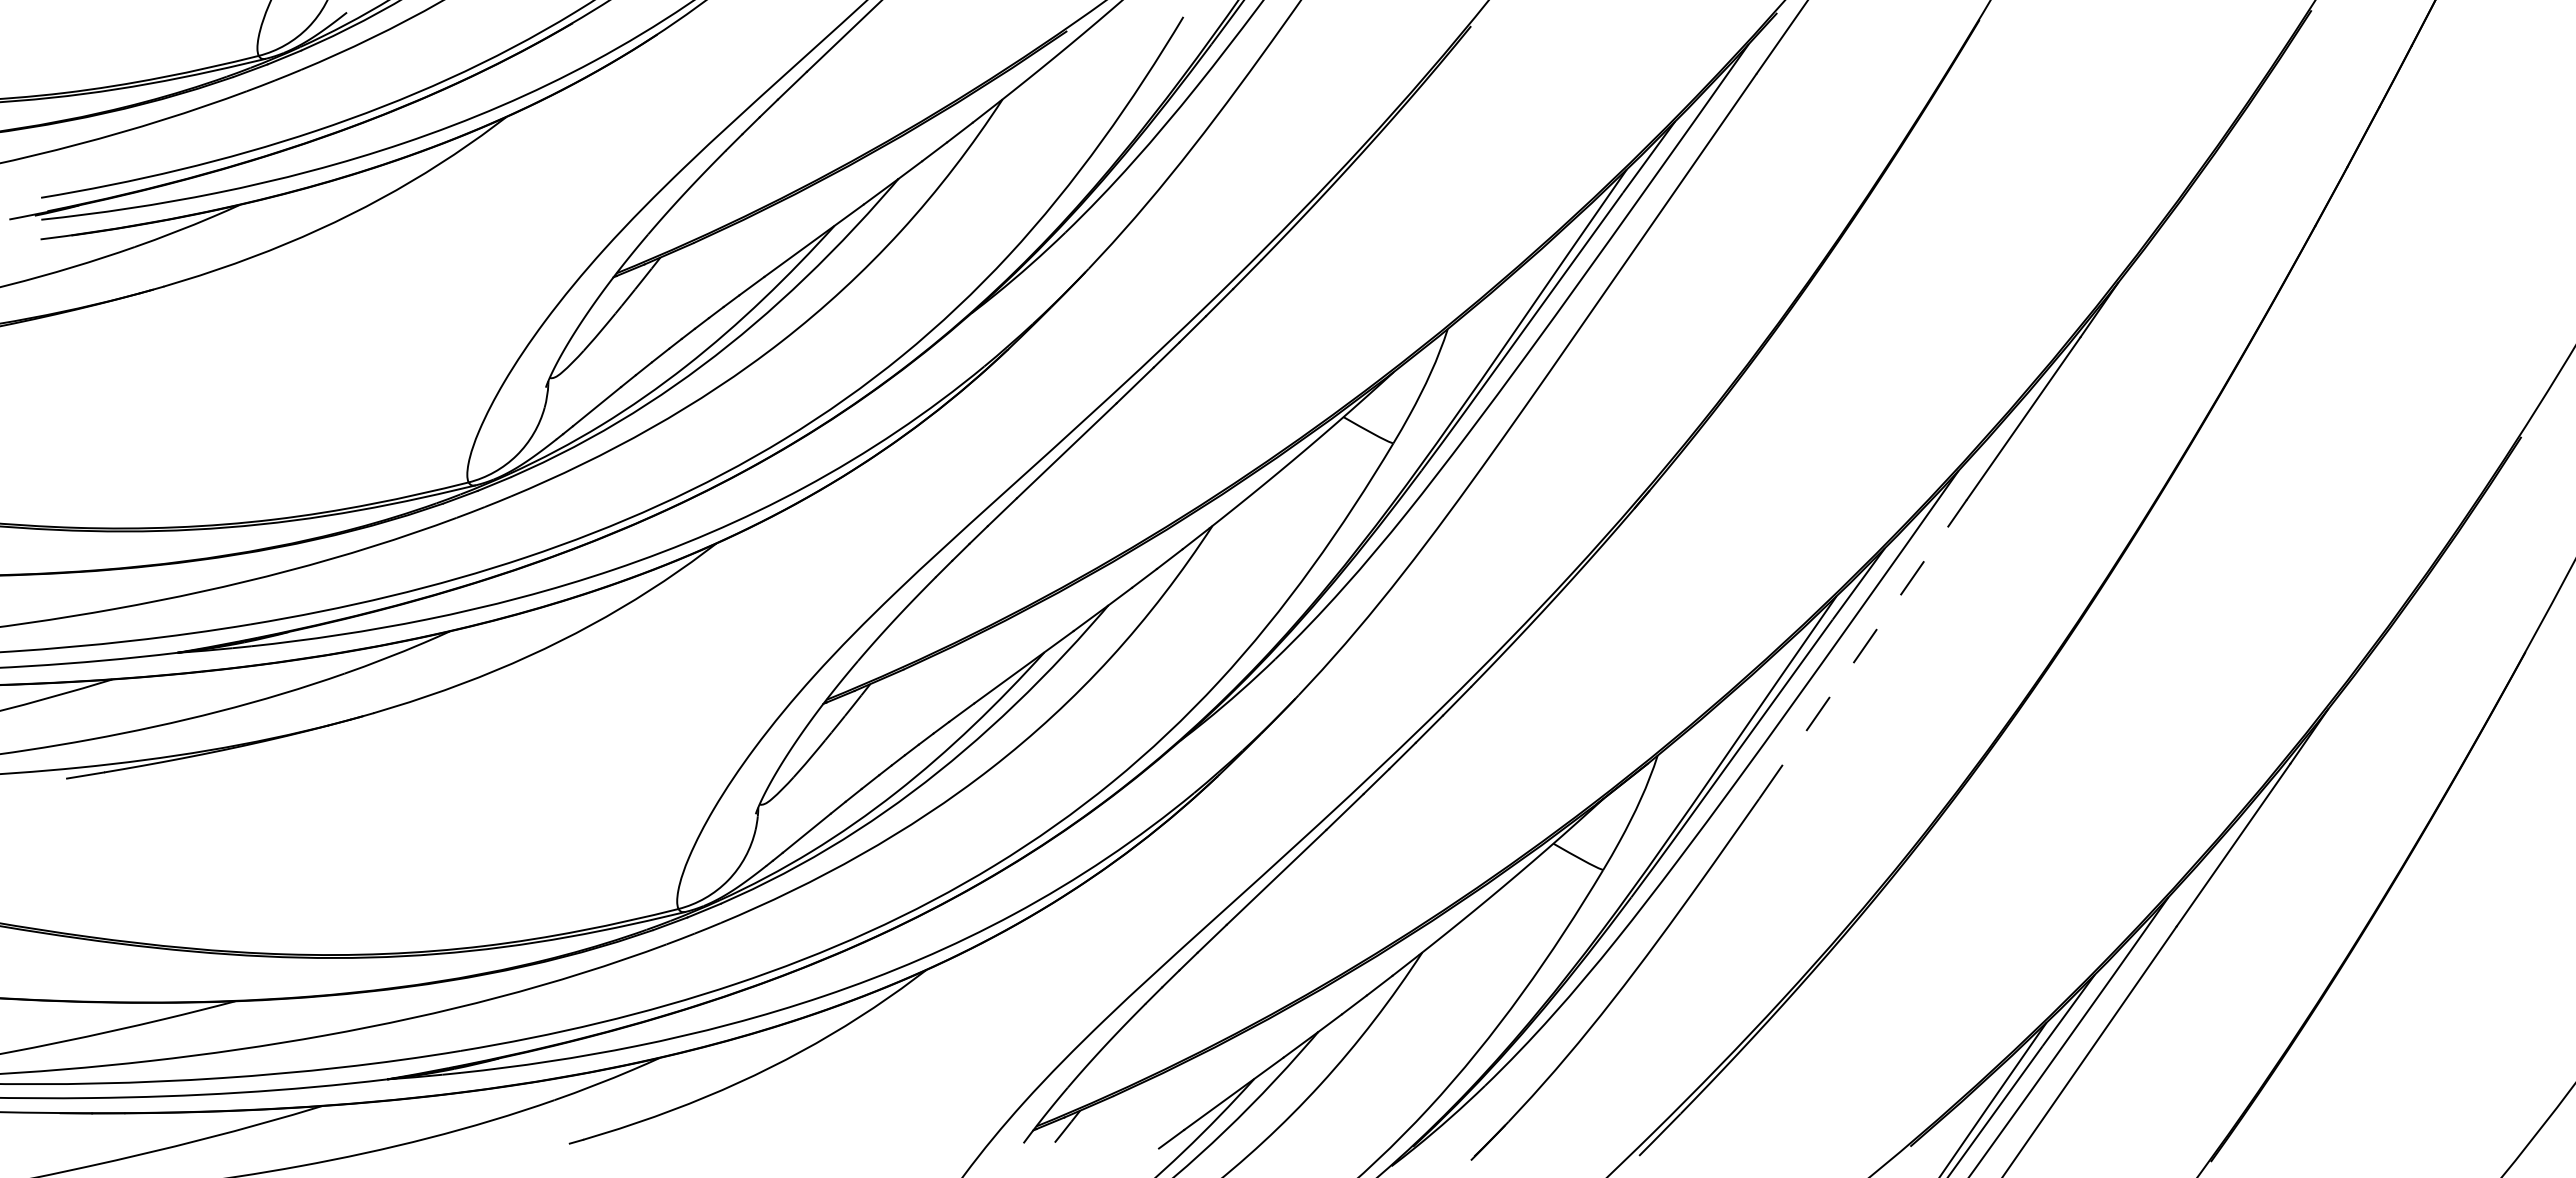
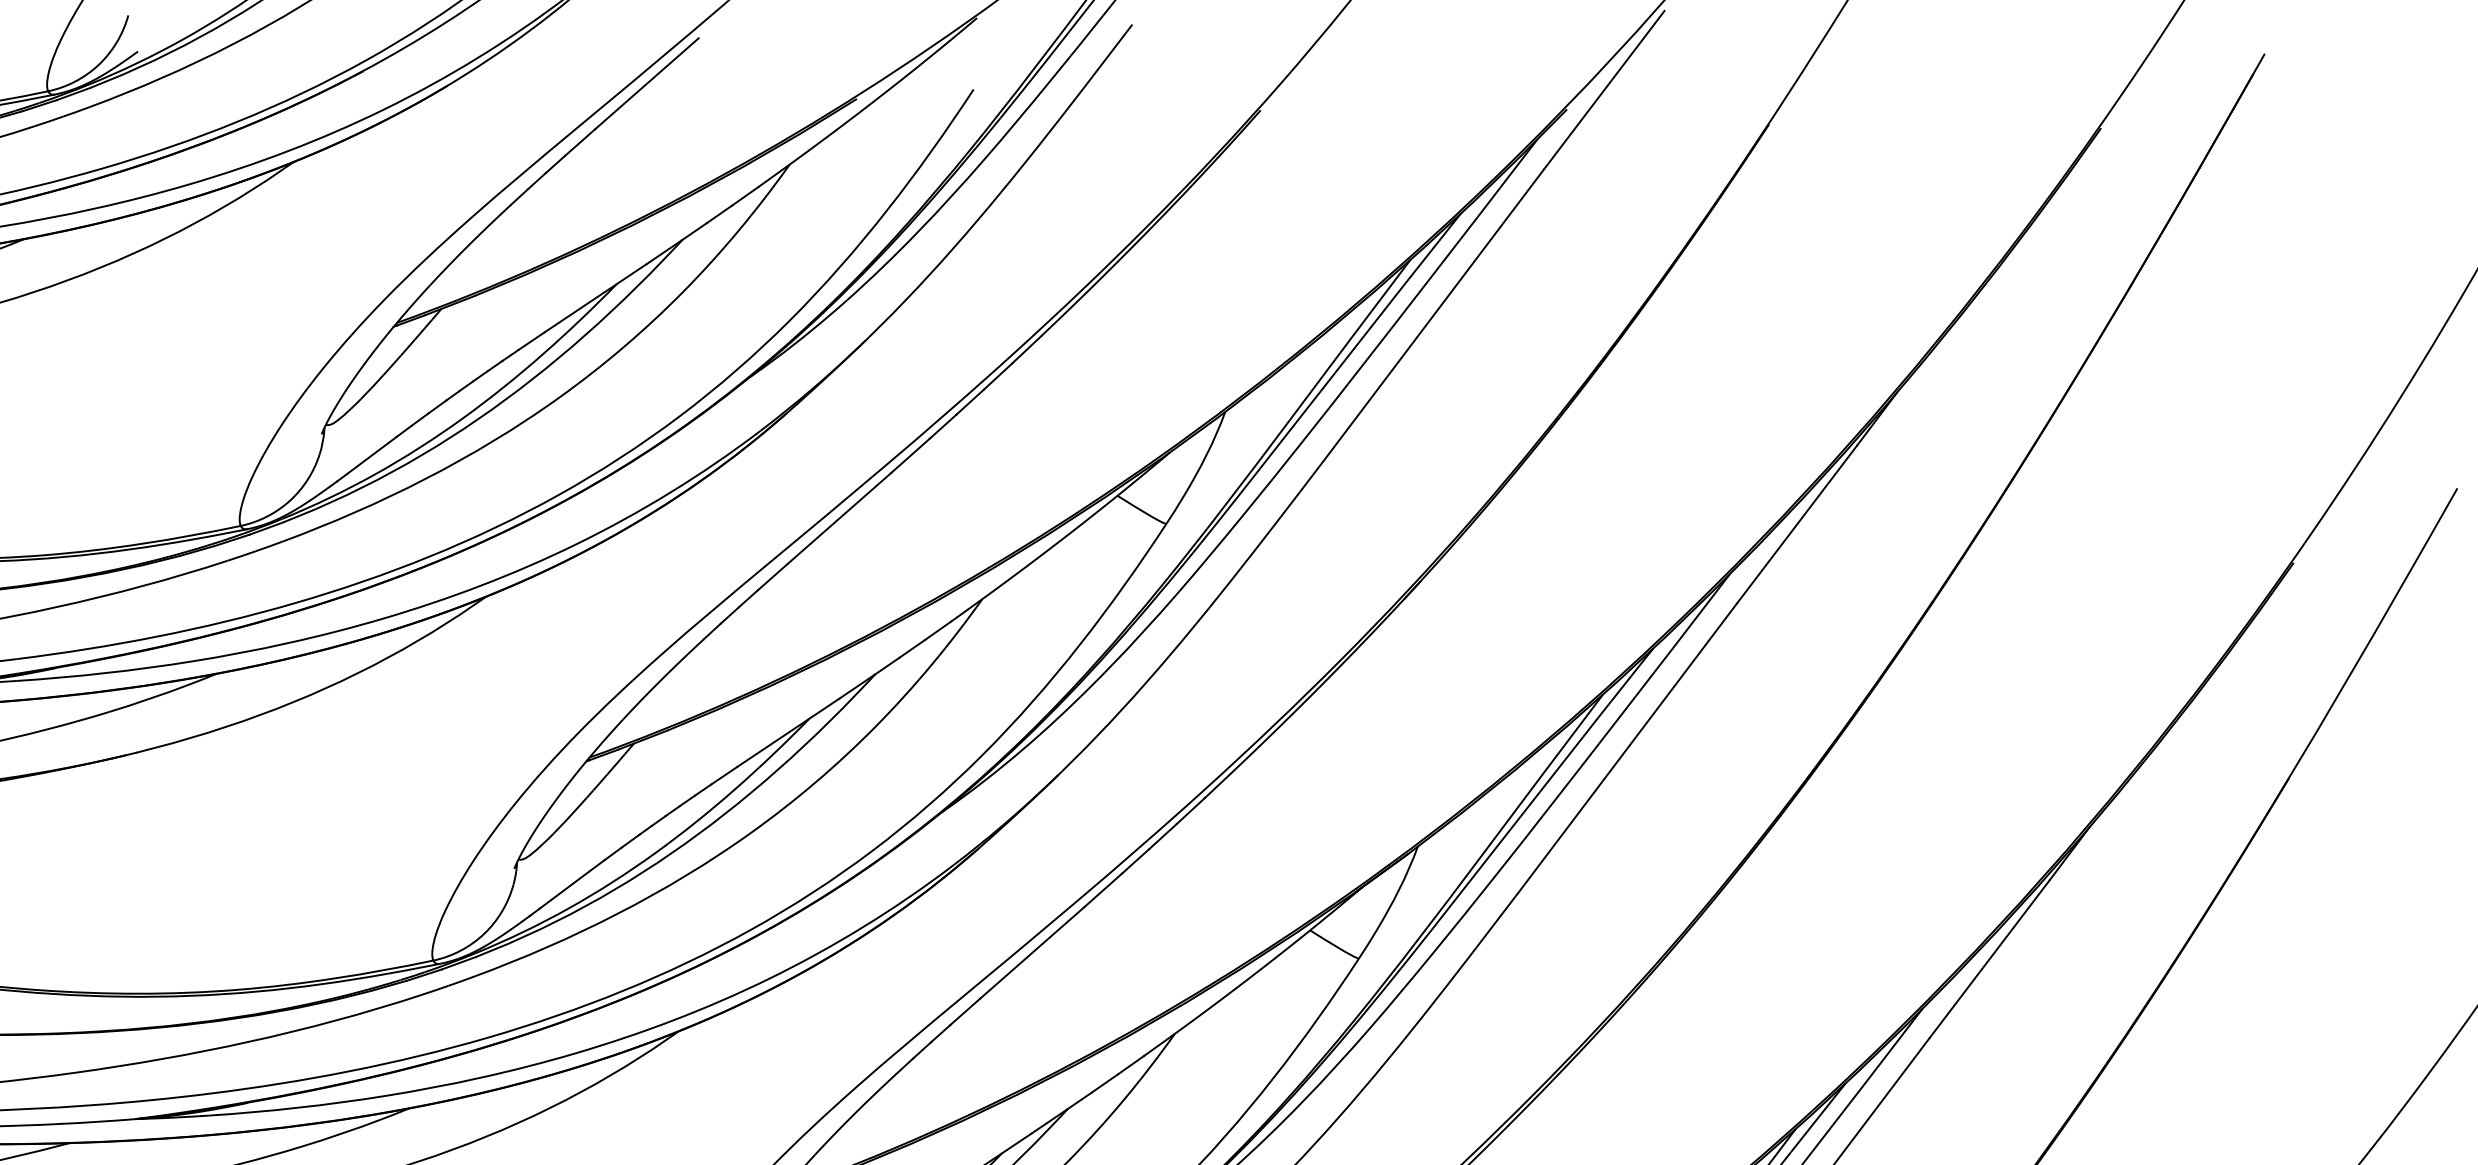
line: (1863, 649) -> (1627, 748), dashed -> solid

